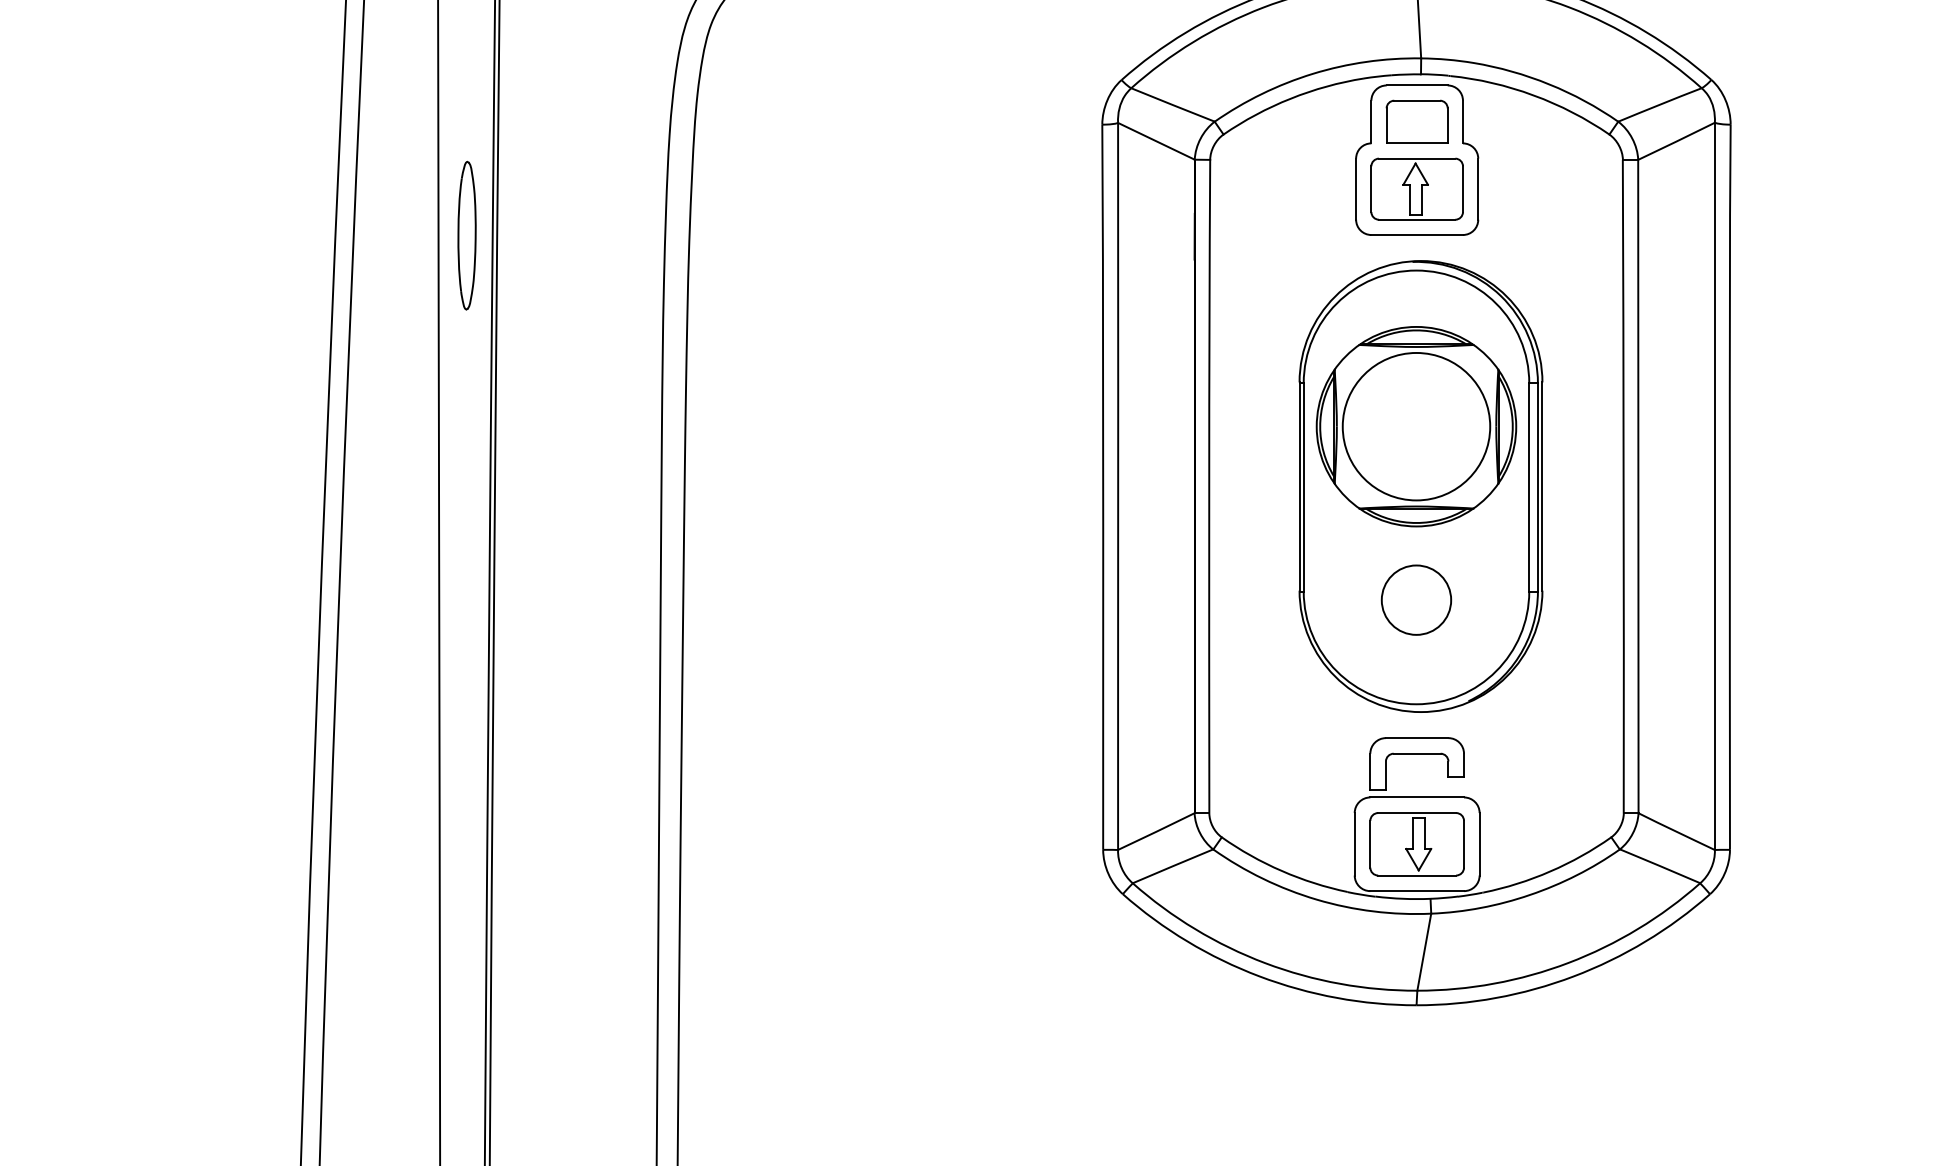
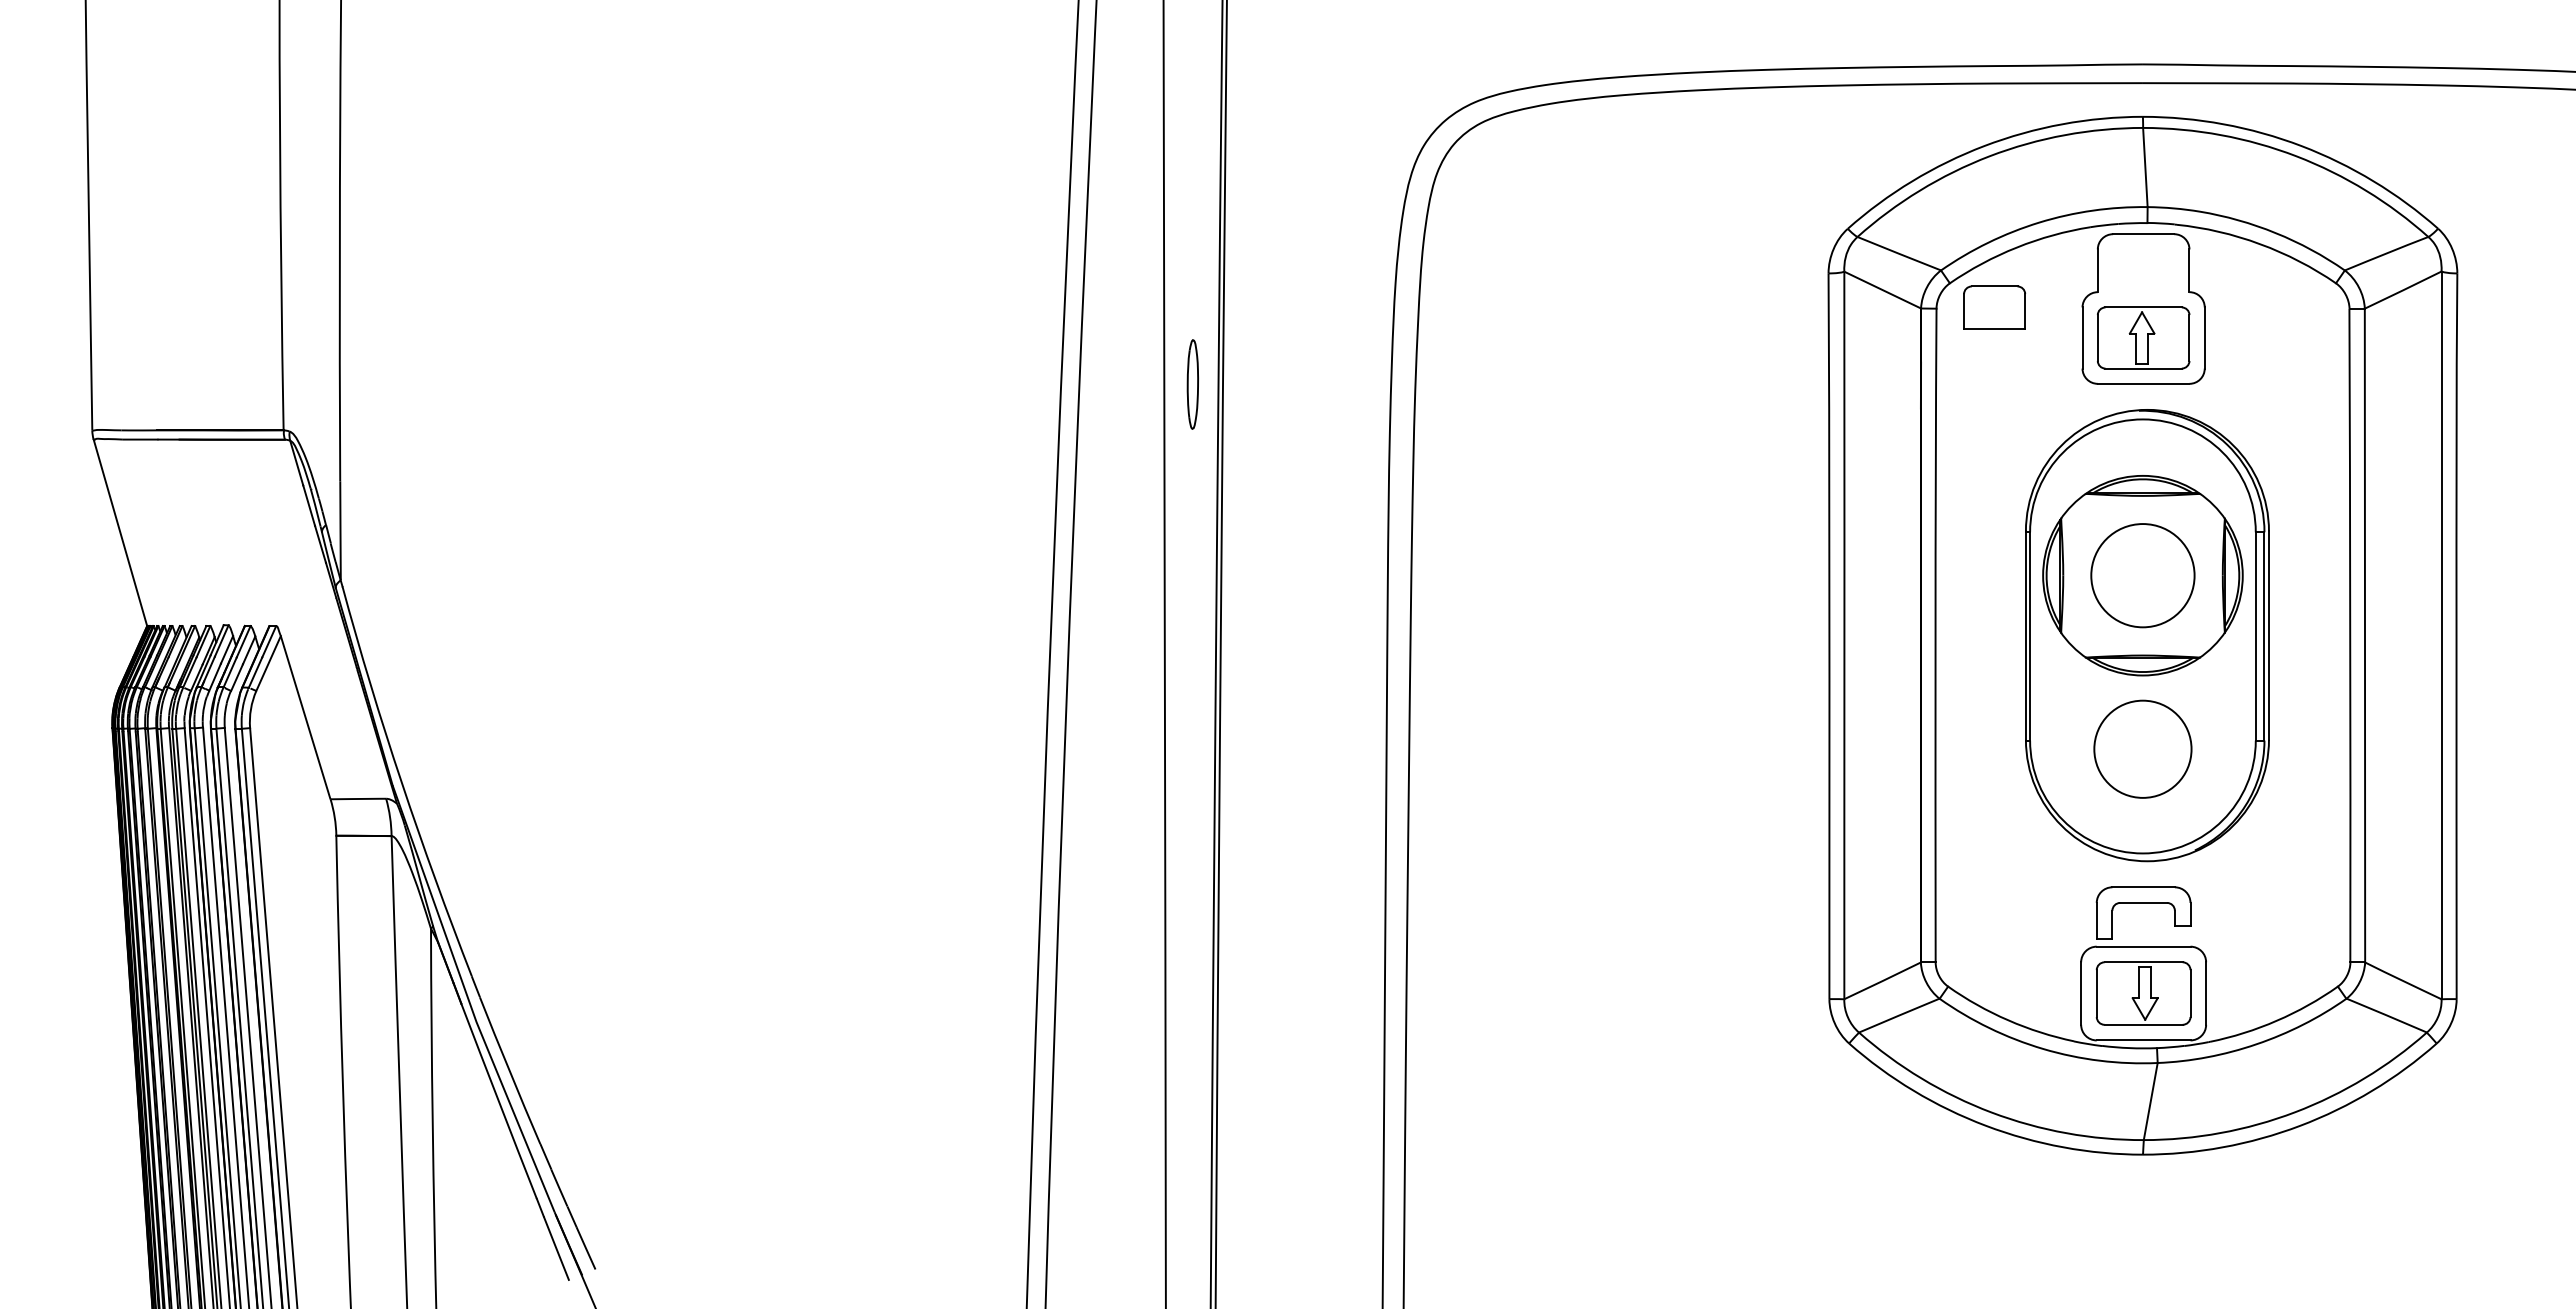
part: (1417, 121) -> (1994, 307), moved
part: (466, 235) -> (1192, 384), size x0.6
circle: (1416, 426) -> (2142, 575), size x0.7
circle: (1416, 600) -> (2142, 749), size x1.4

